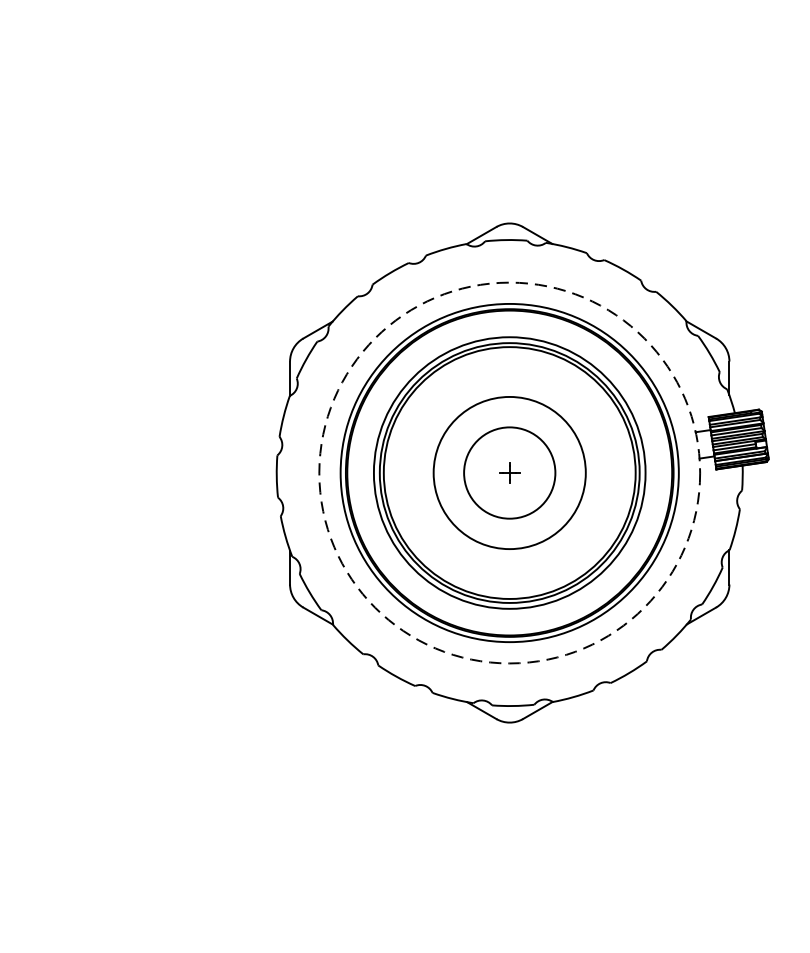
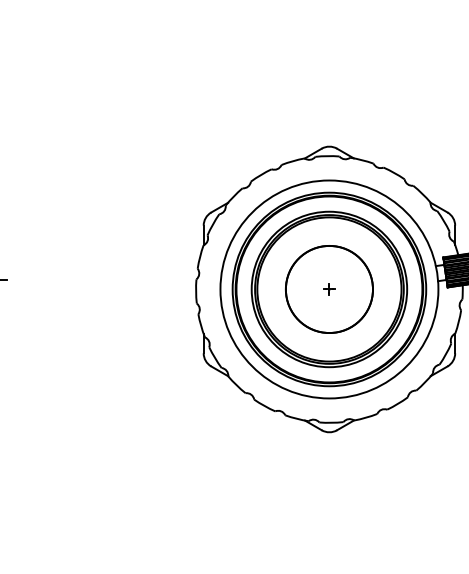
circle: (508, 473) -> (328, 289), size x1.67
circle: (509, 473) -> (329, 289), dashed -> solid

